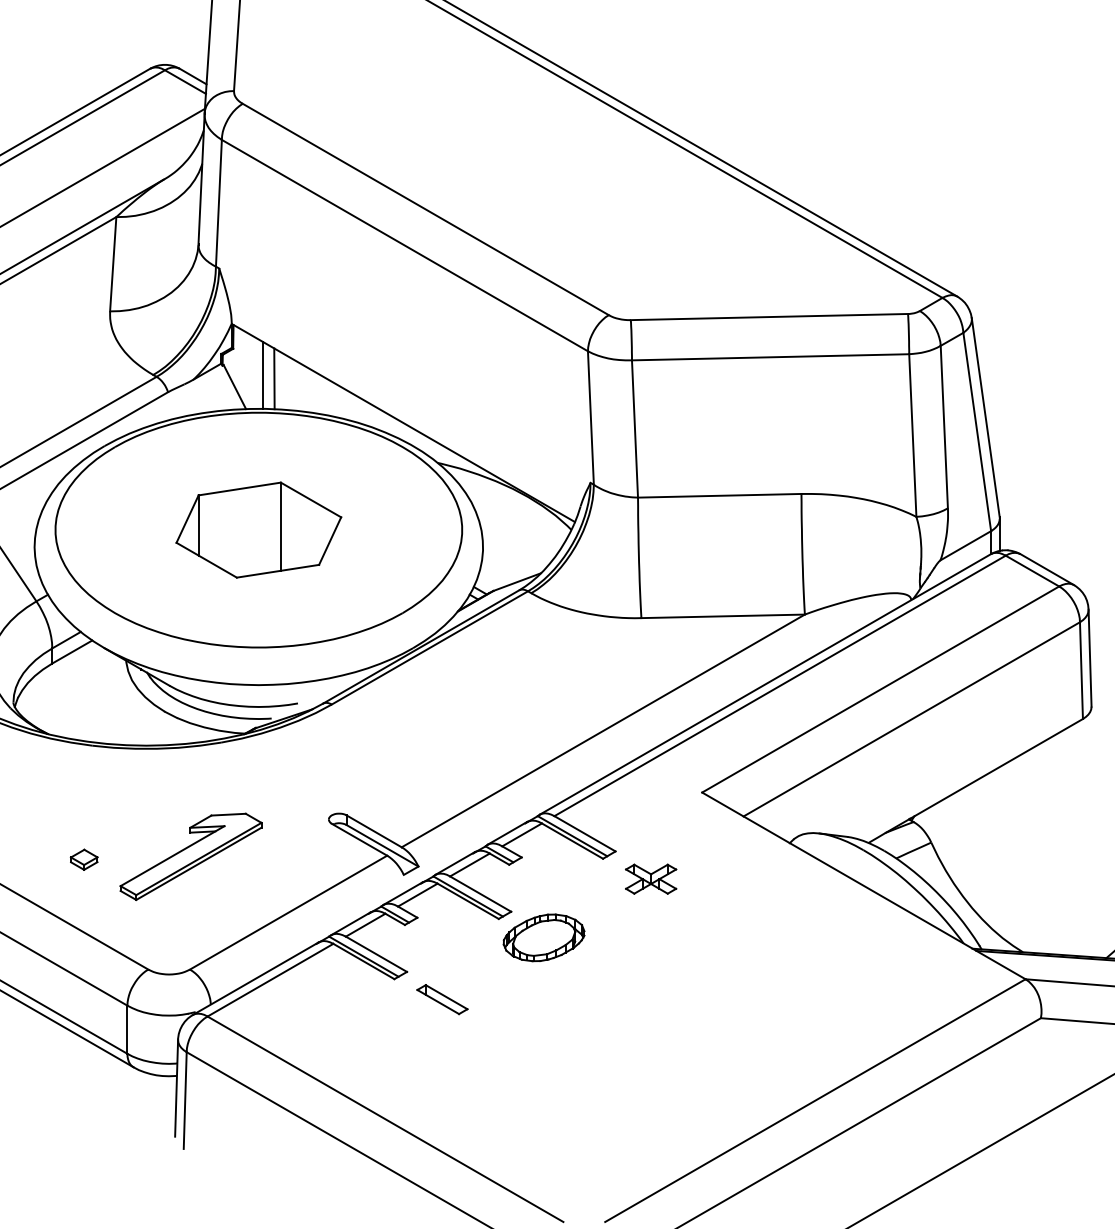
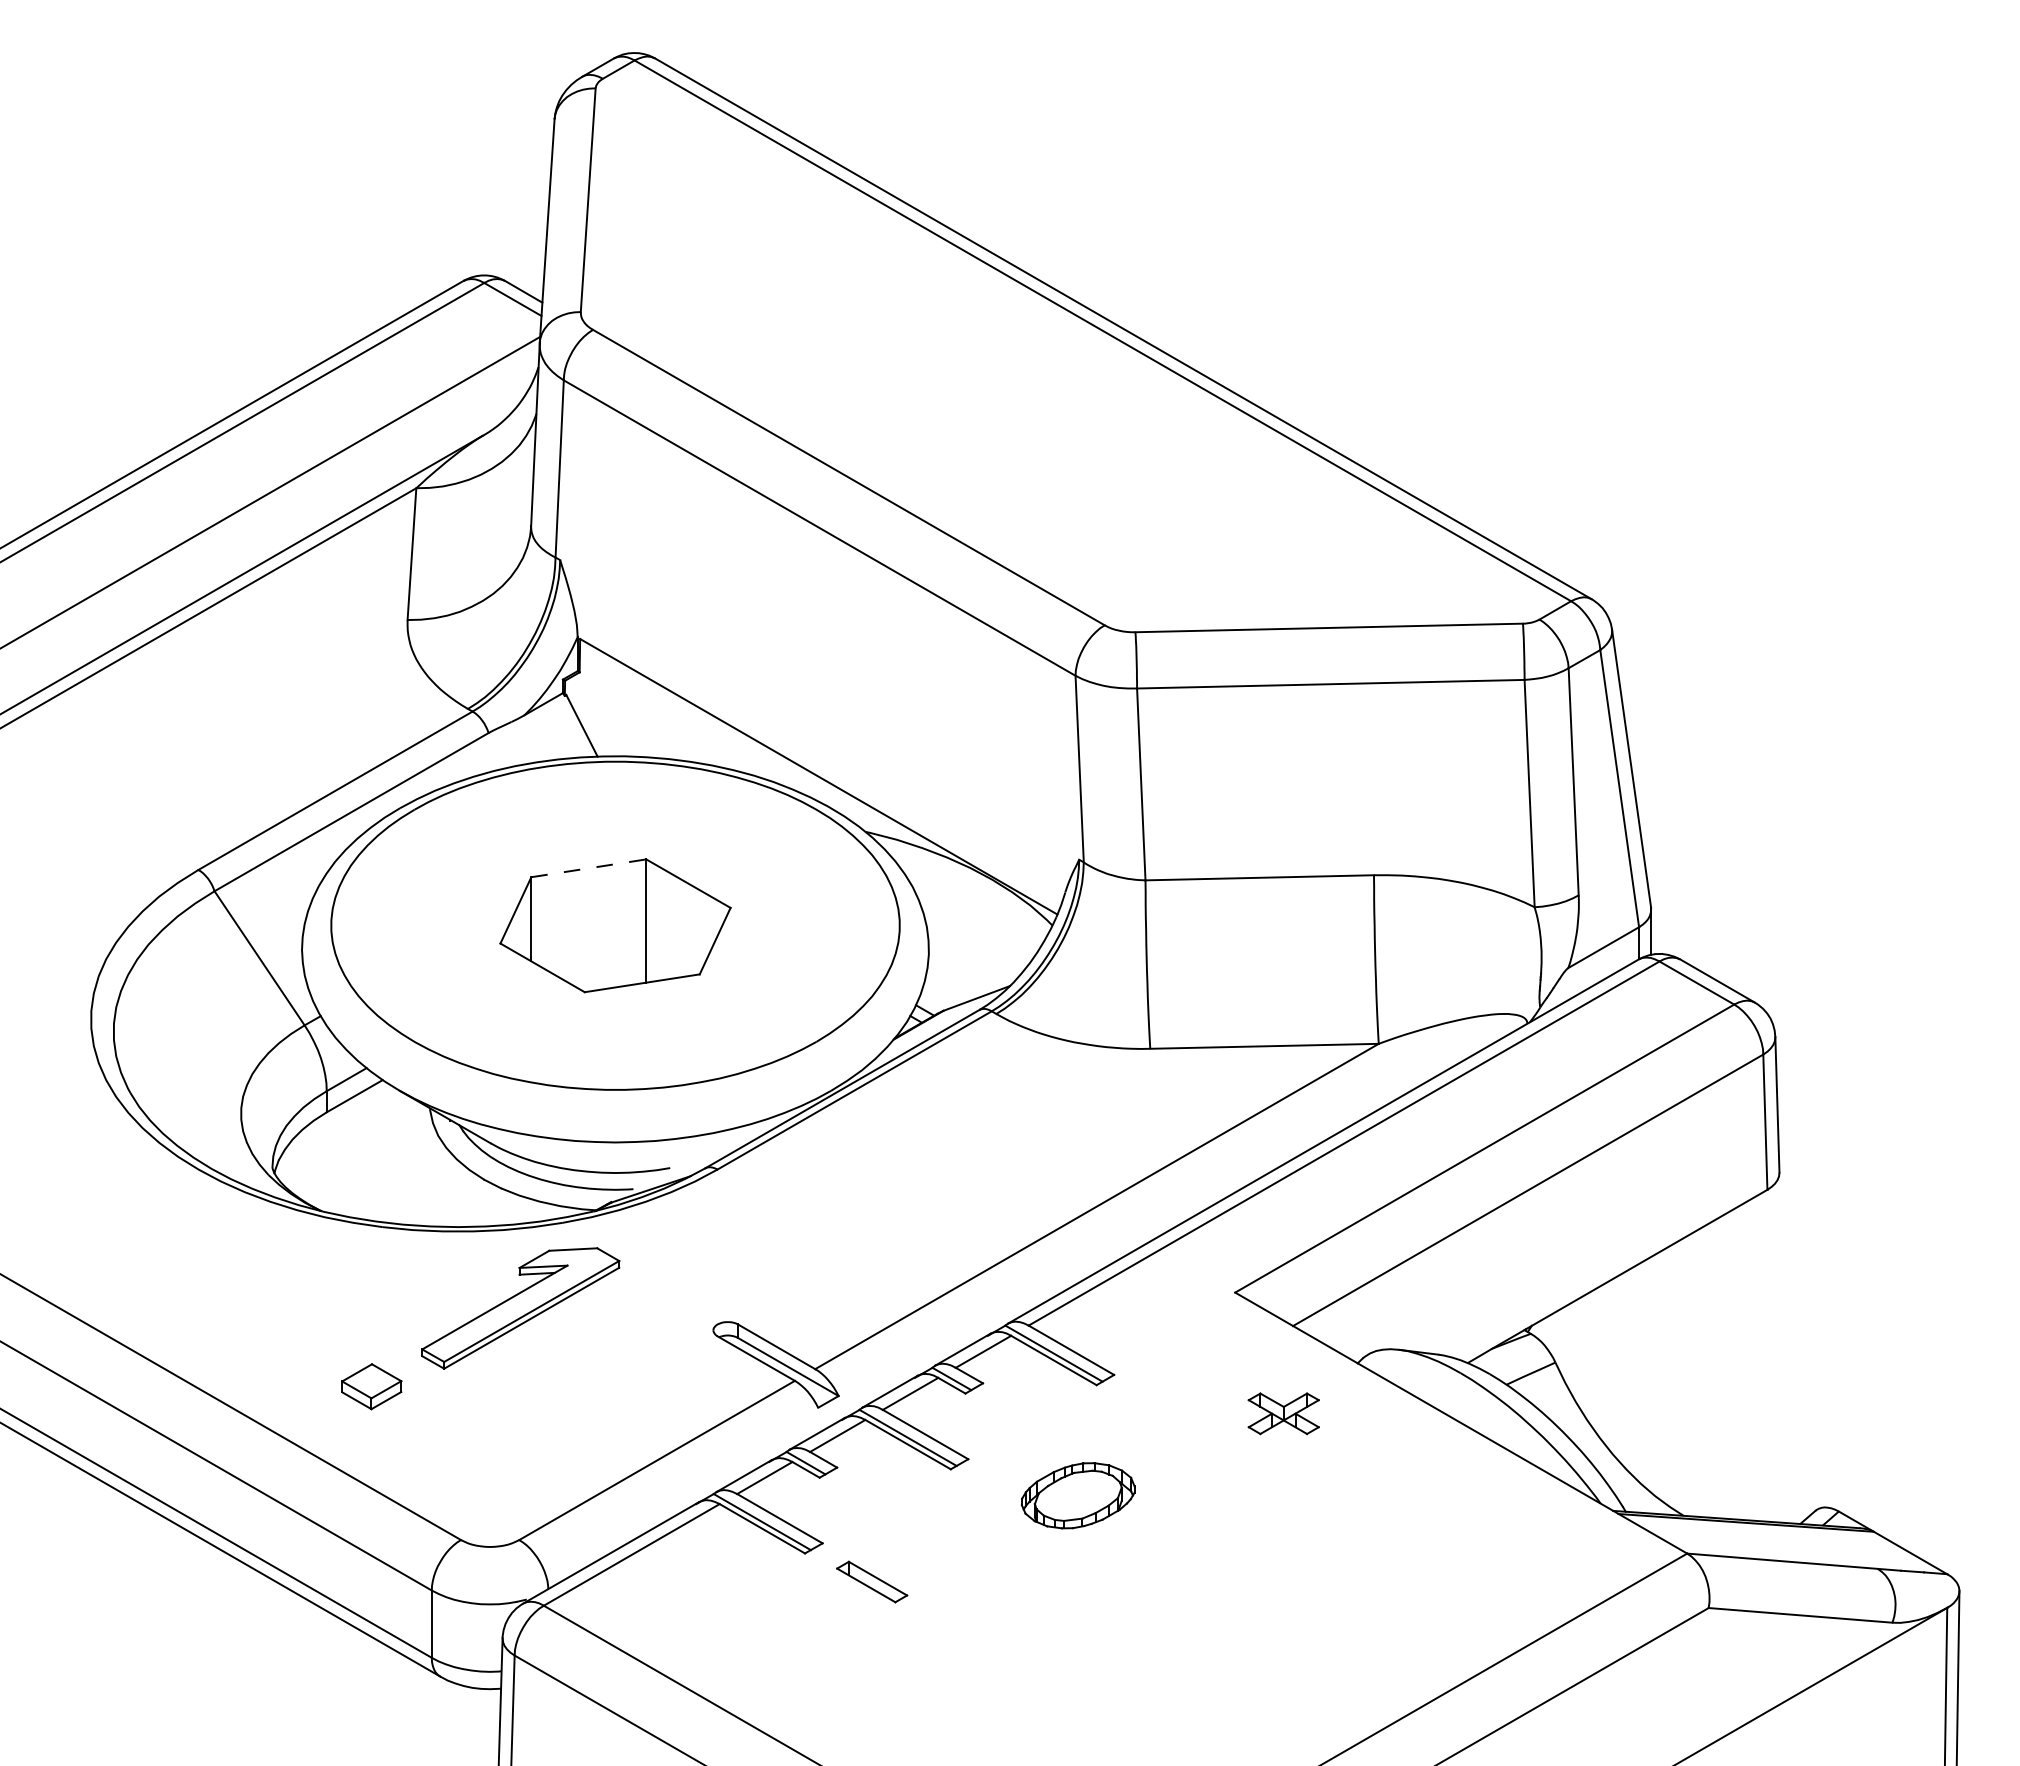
line: (263, 375) -> (621, 709), removed
line: (274, 378) -> (637, 713), removed
line: (240, 489) -> (589, 868), solid -> dashed
part: (190, 856) -> (520, 1308), moved
part: (83, 859) -> (370, 1386), size x1.6
part: (650, 879) -> (1283, 1413), moved
part: (544, 937) -> (1078, 1495), moved

